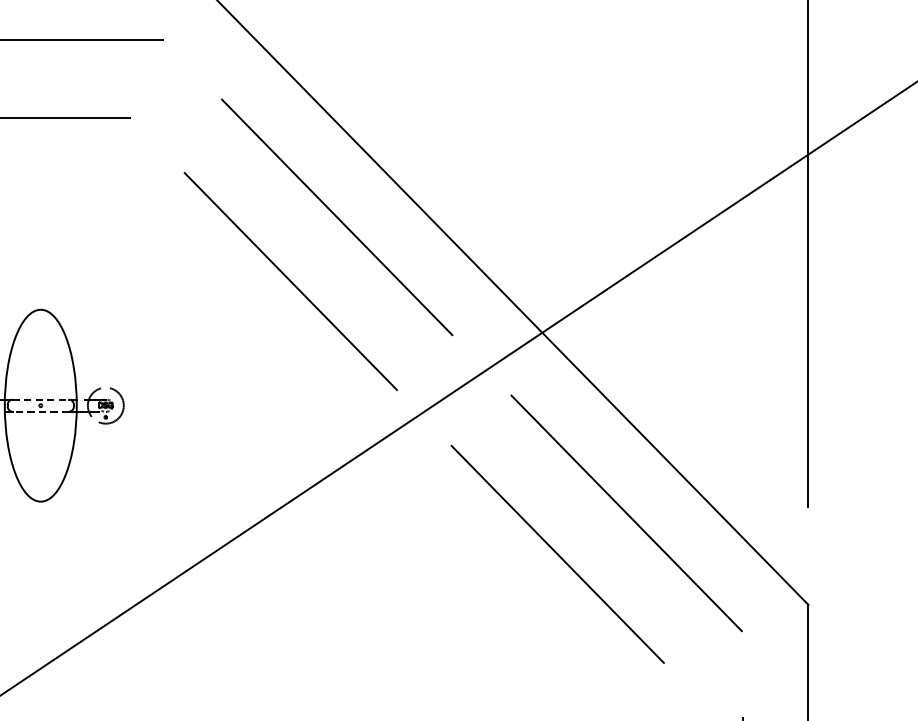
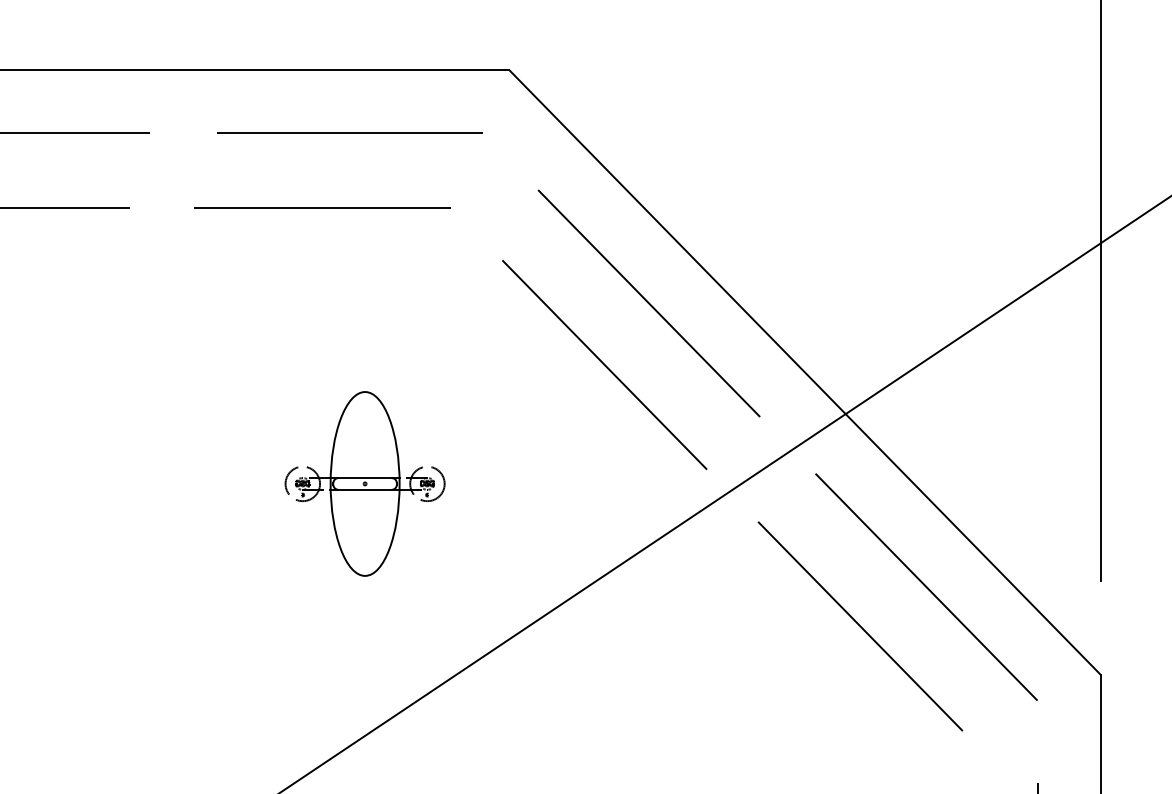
line: (41, 400) -> (365, 478), dashed -> solid
line: (40, 411) -> (364, 489), dashed -> solid

